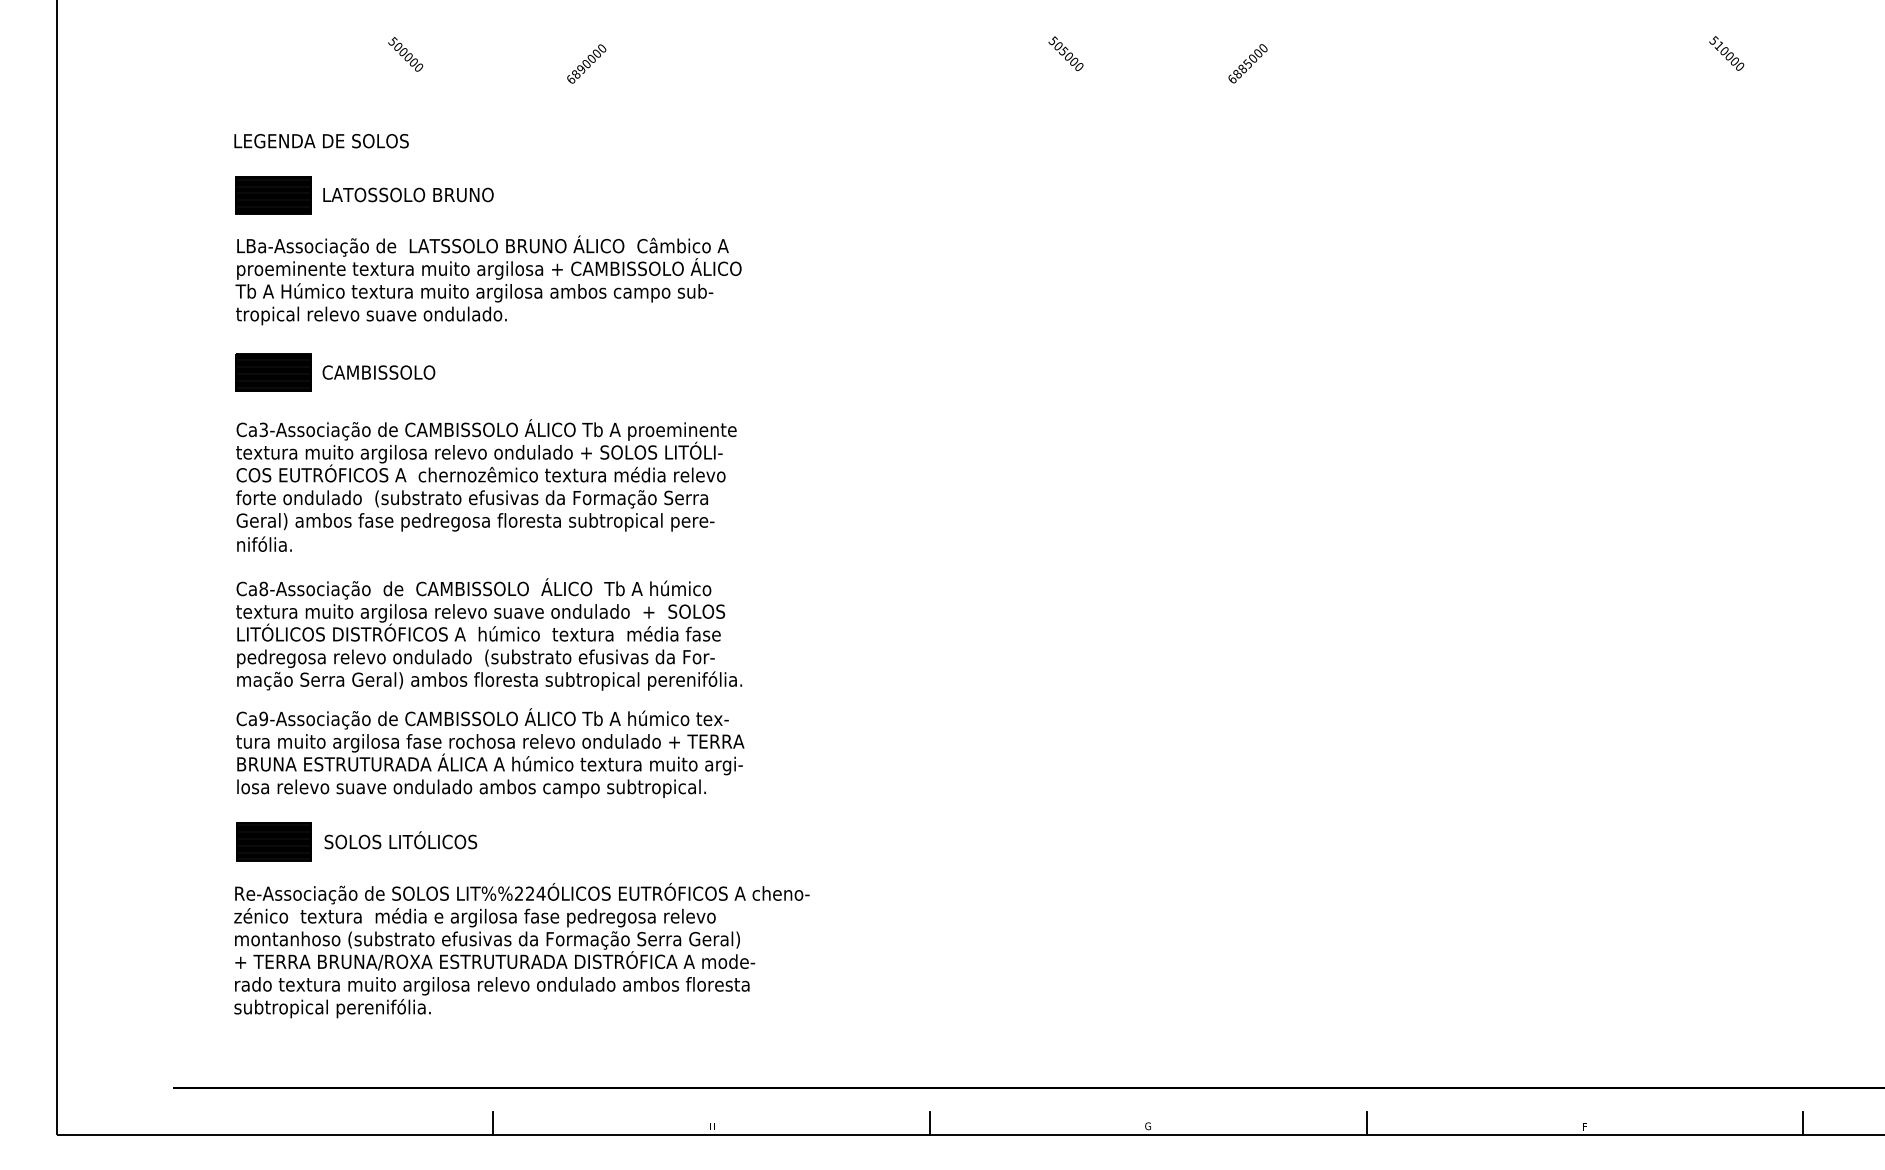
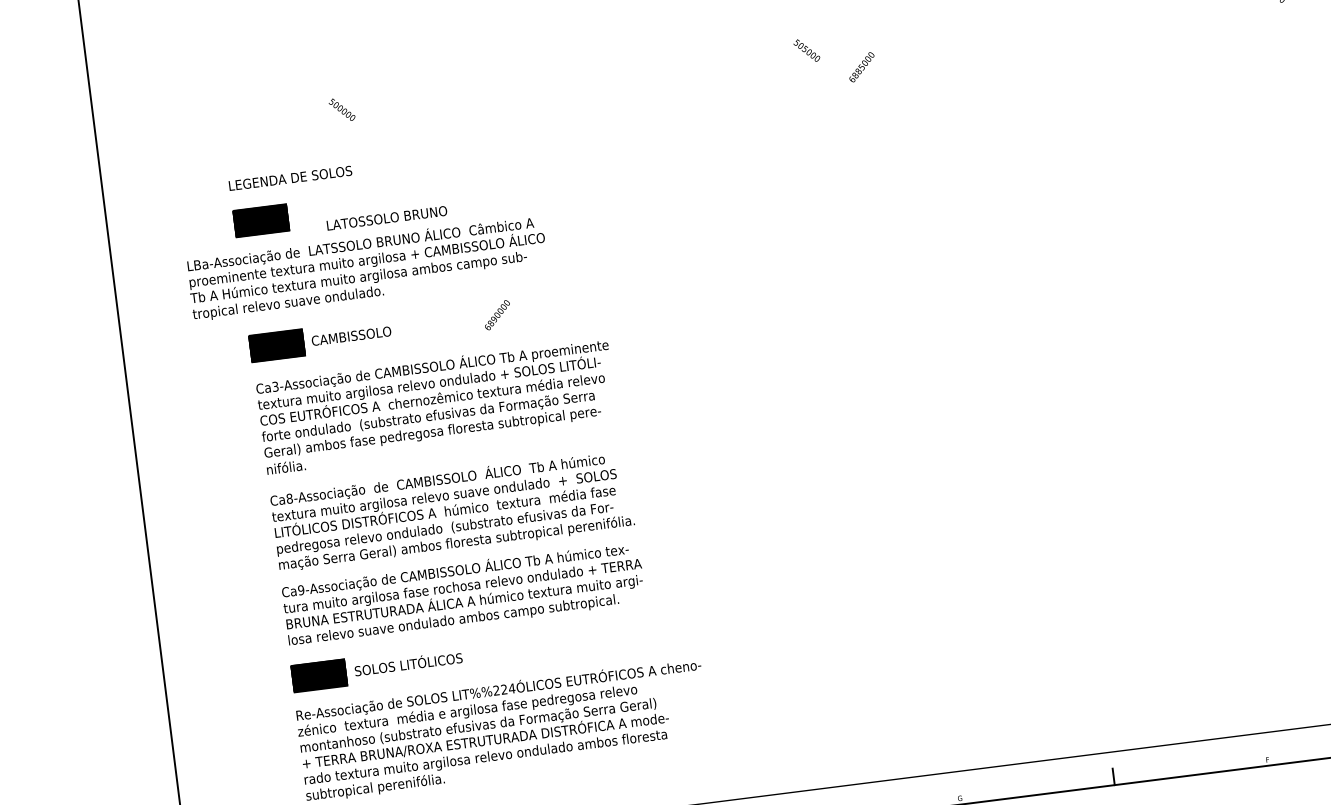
text: (586, 63) -> (497, 314), moved
text: (1247, 63) -> (861, 67), moved
text: (408, 194) -> (387, 217), moved
text: (488, 280) -> (367, 268), moved

